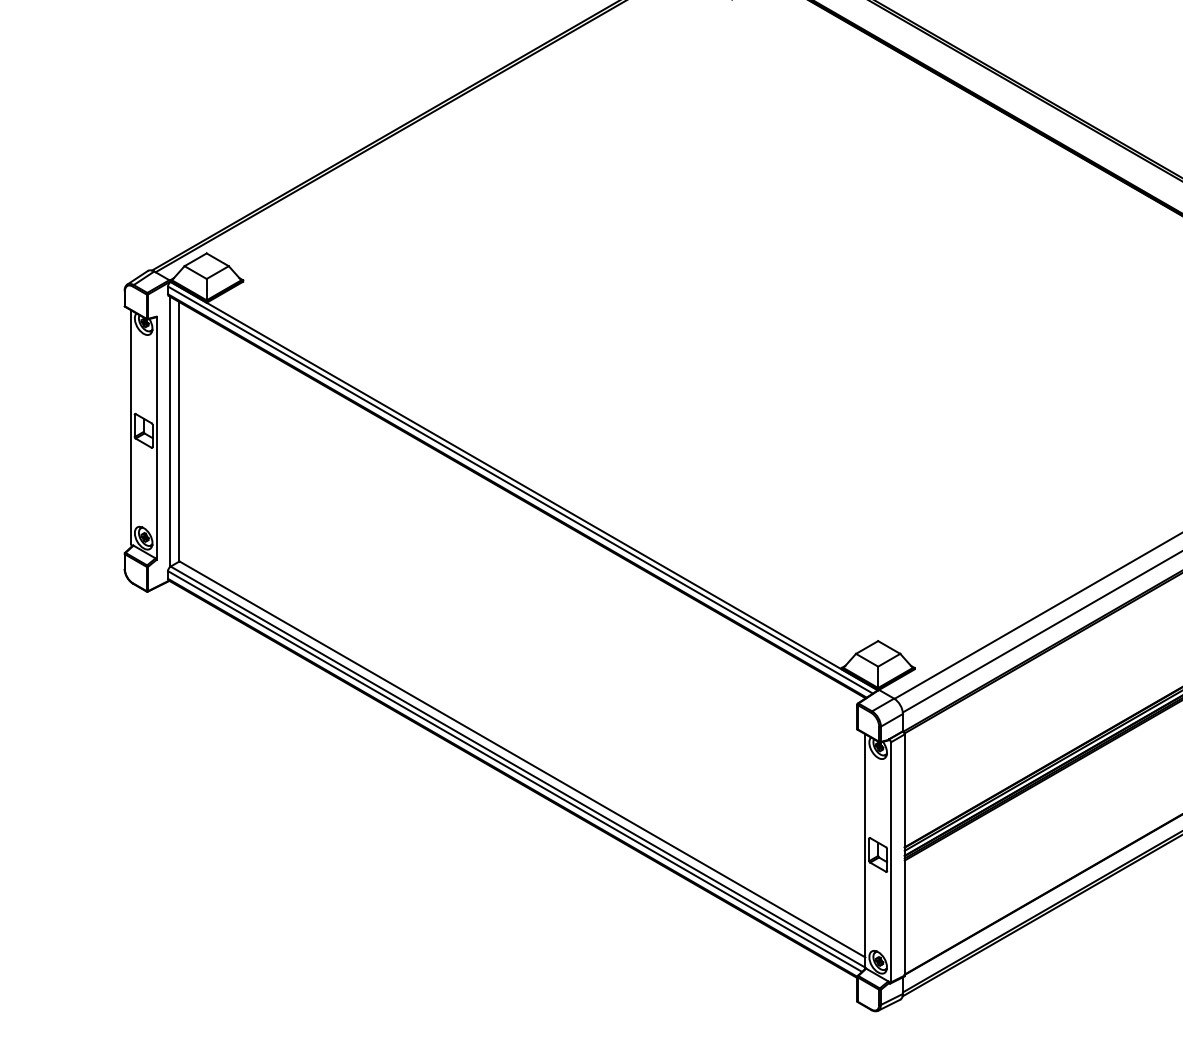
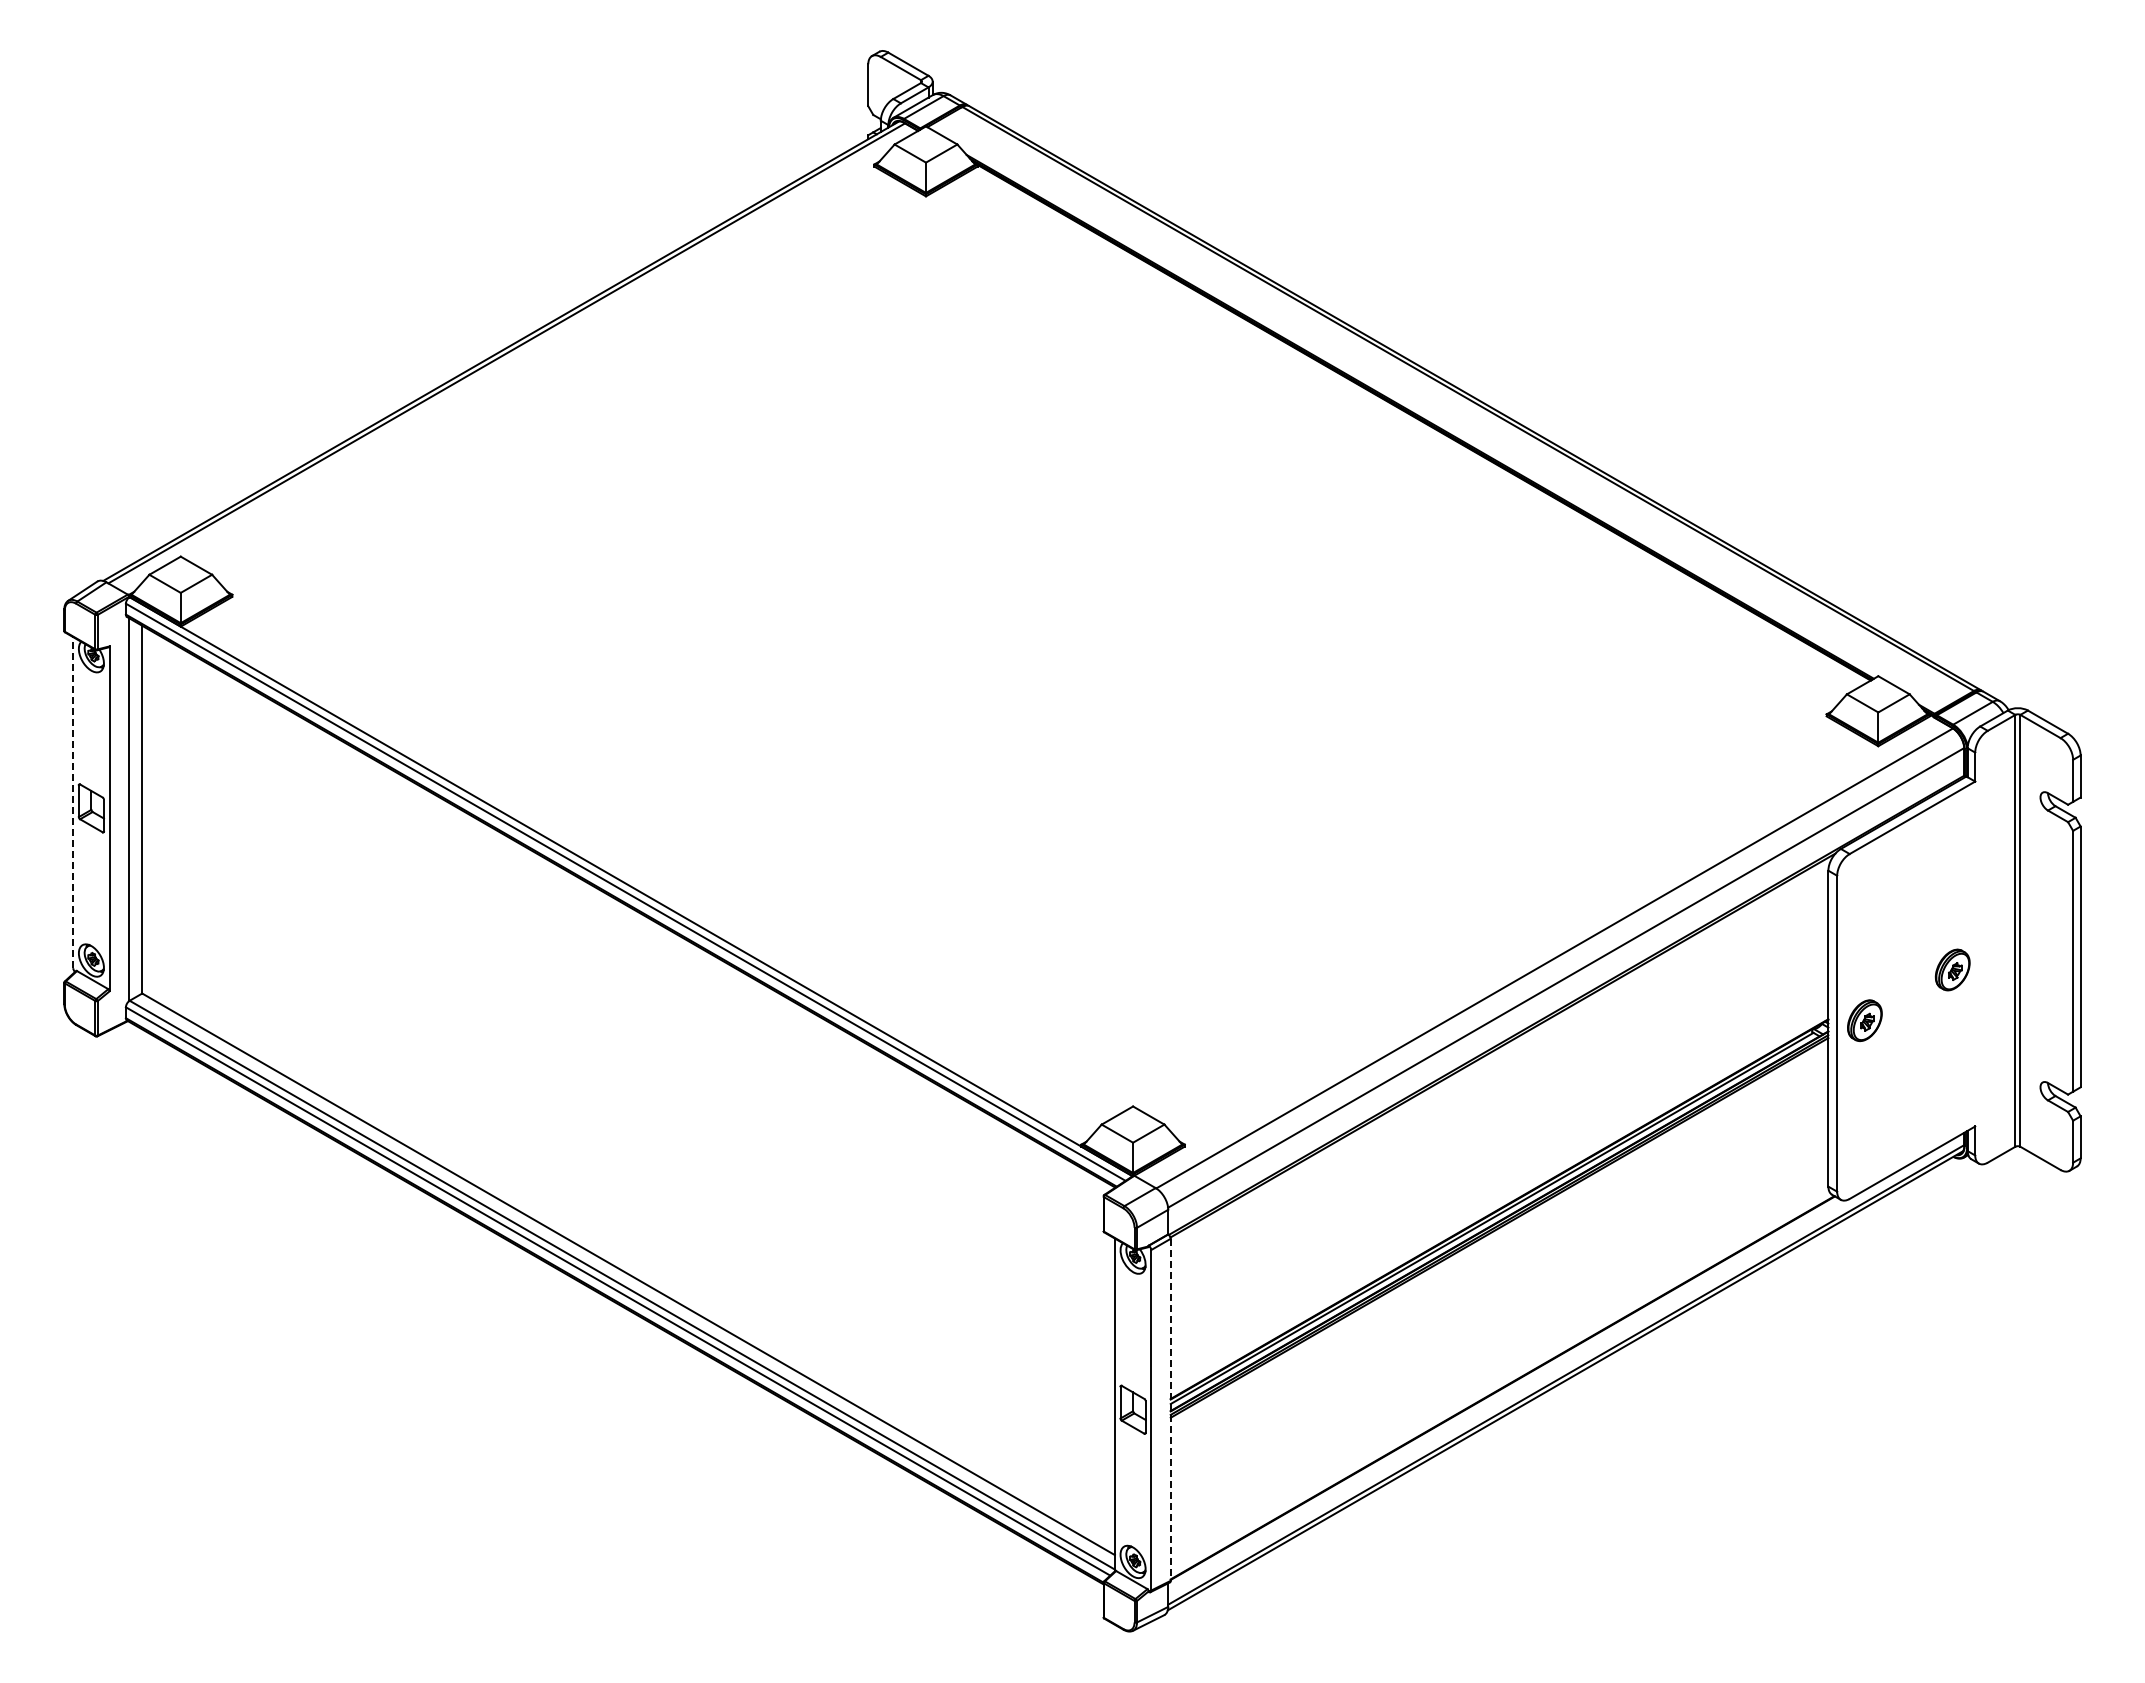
line: (131, 426) -> (73, 802), solid -> dashed
line: (904, 855) -> (1170, 1410), solid -> dashed

